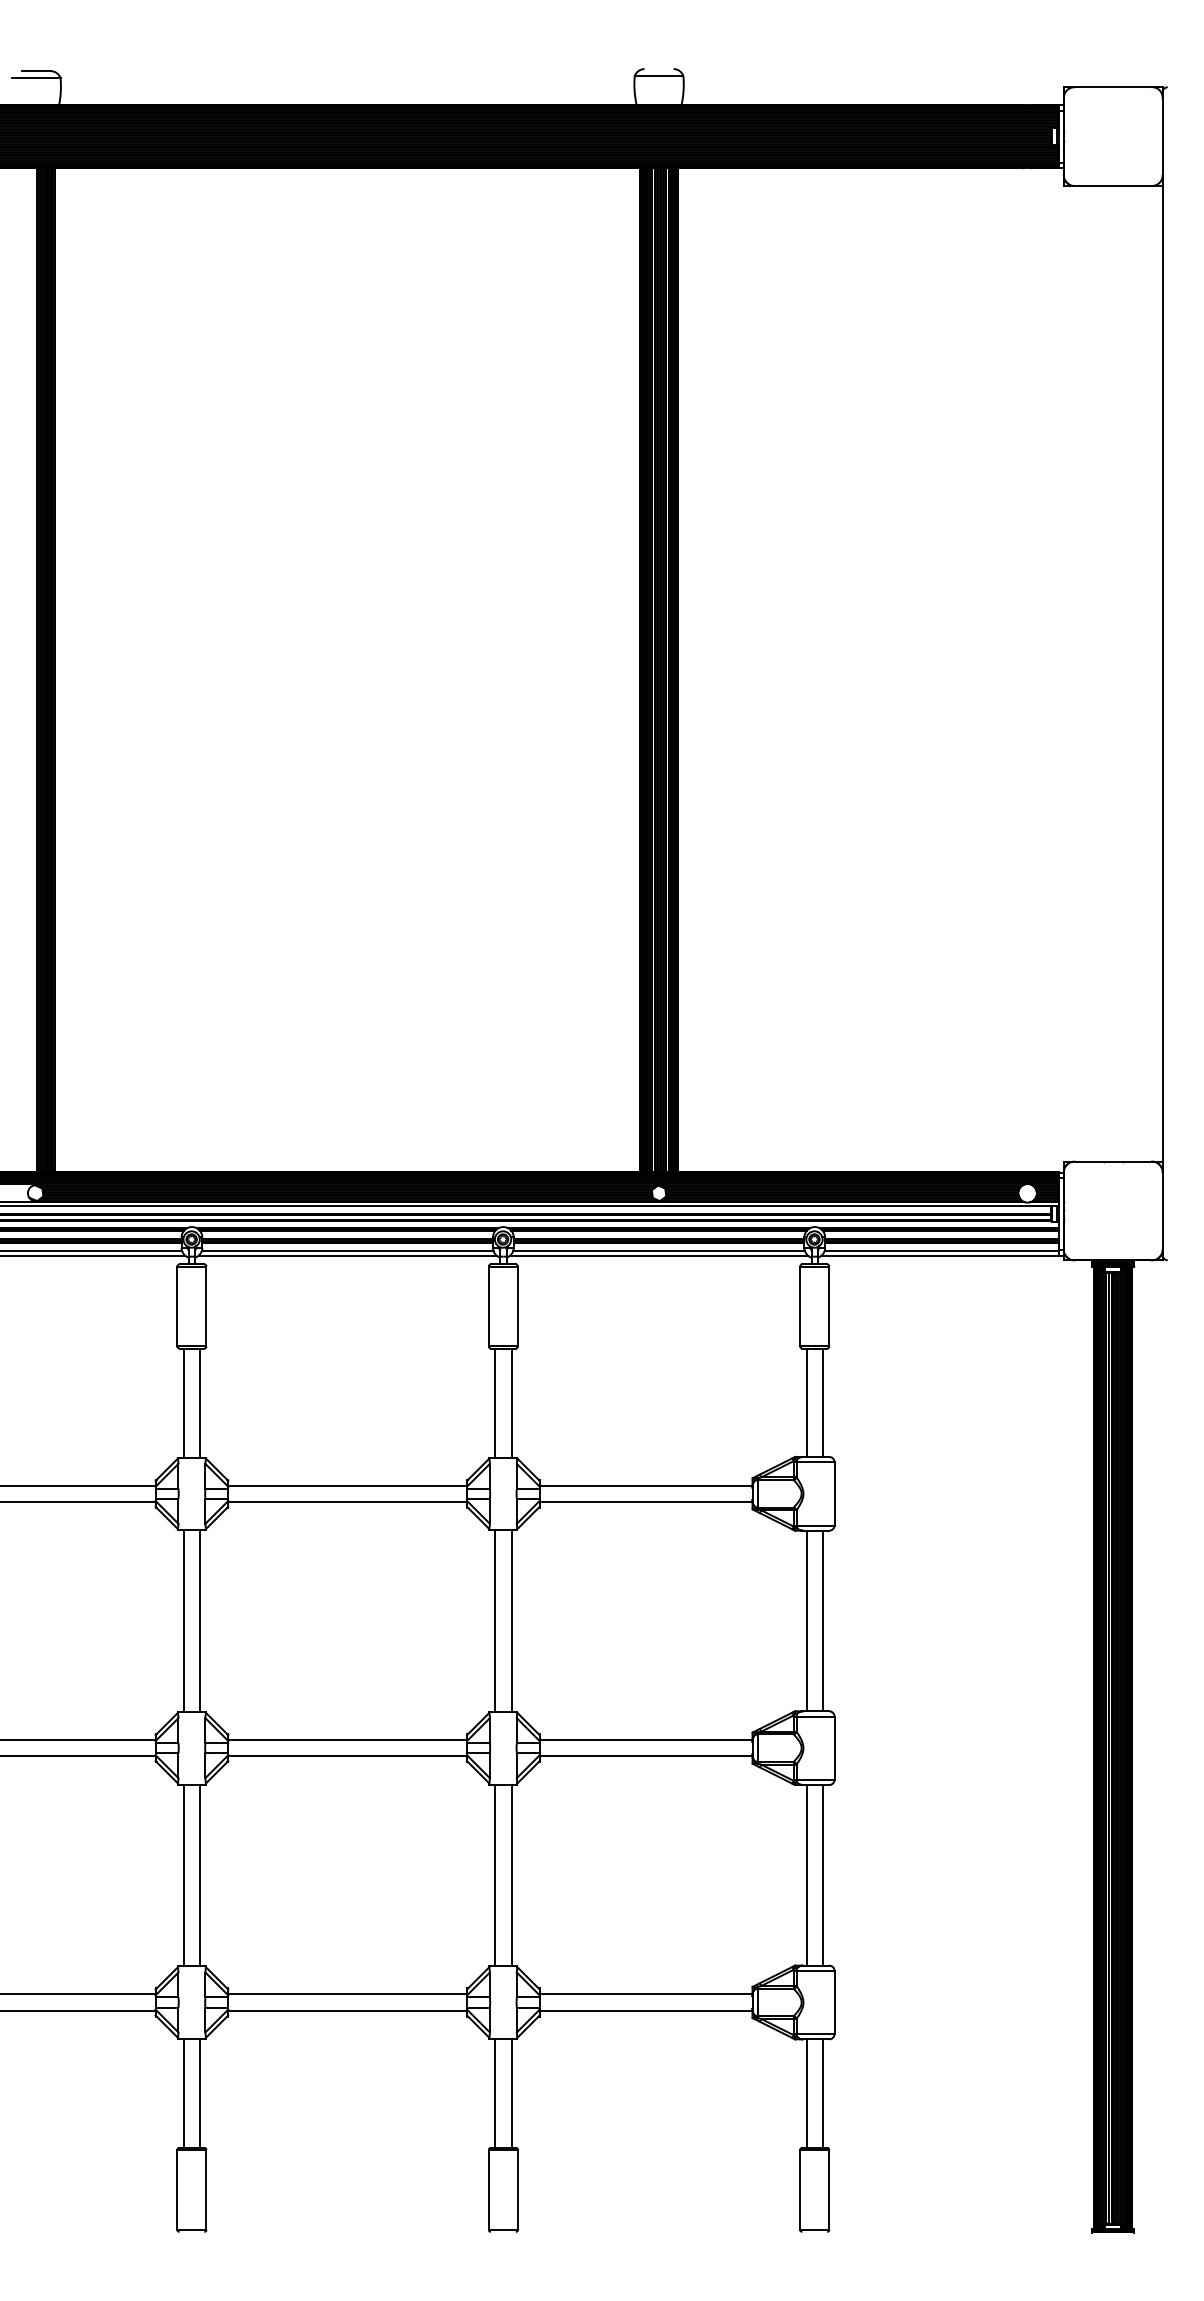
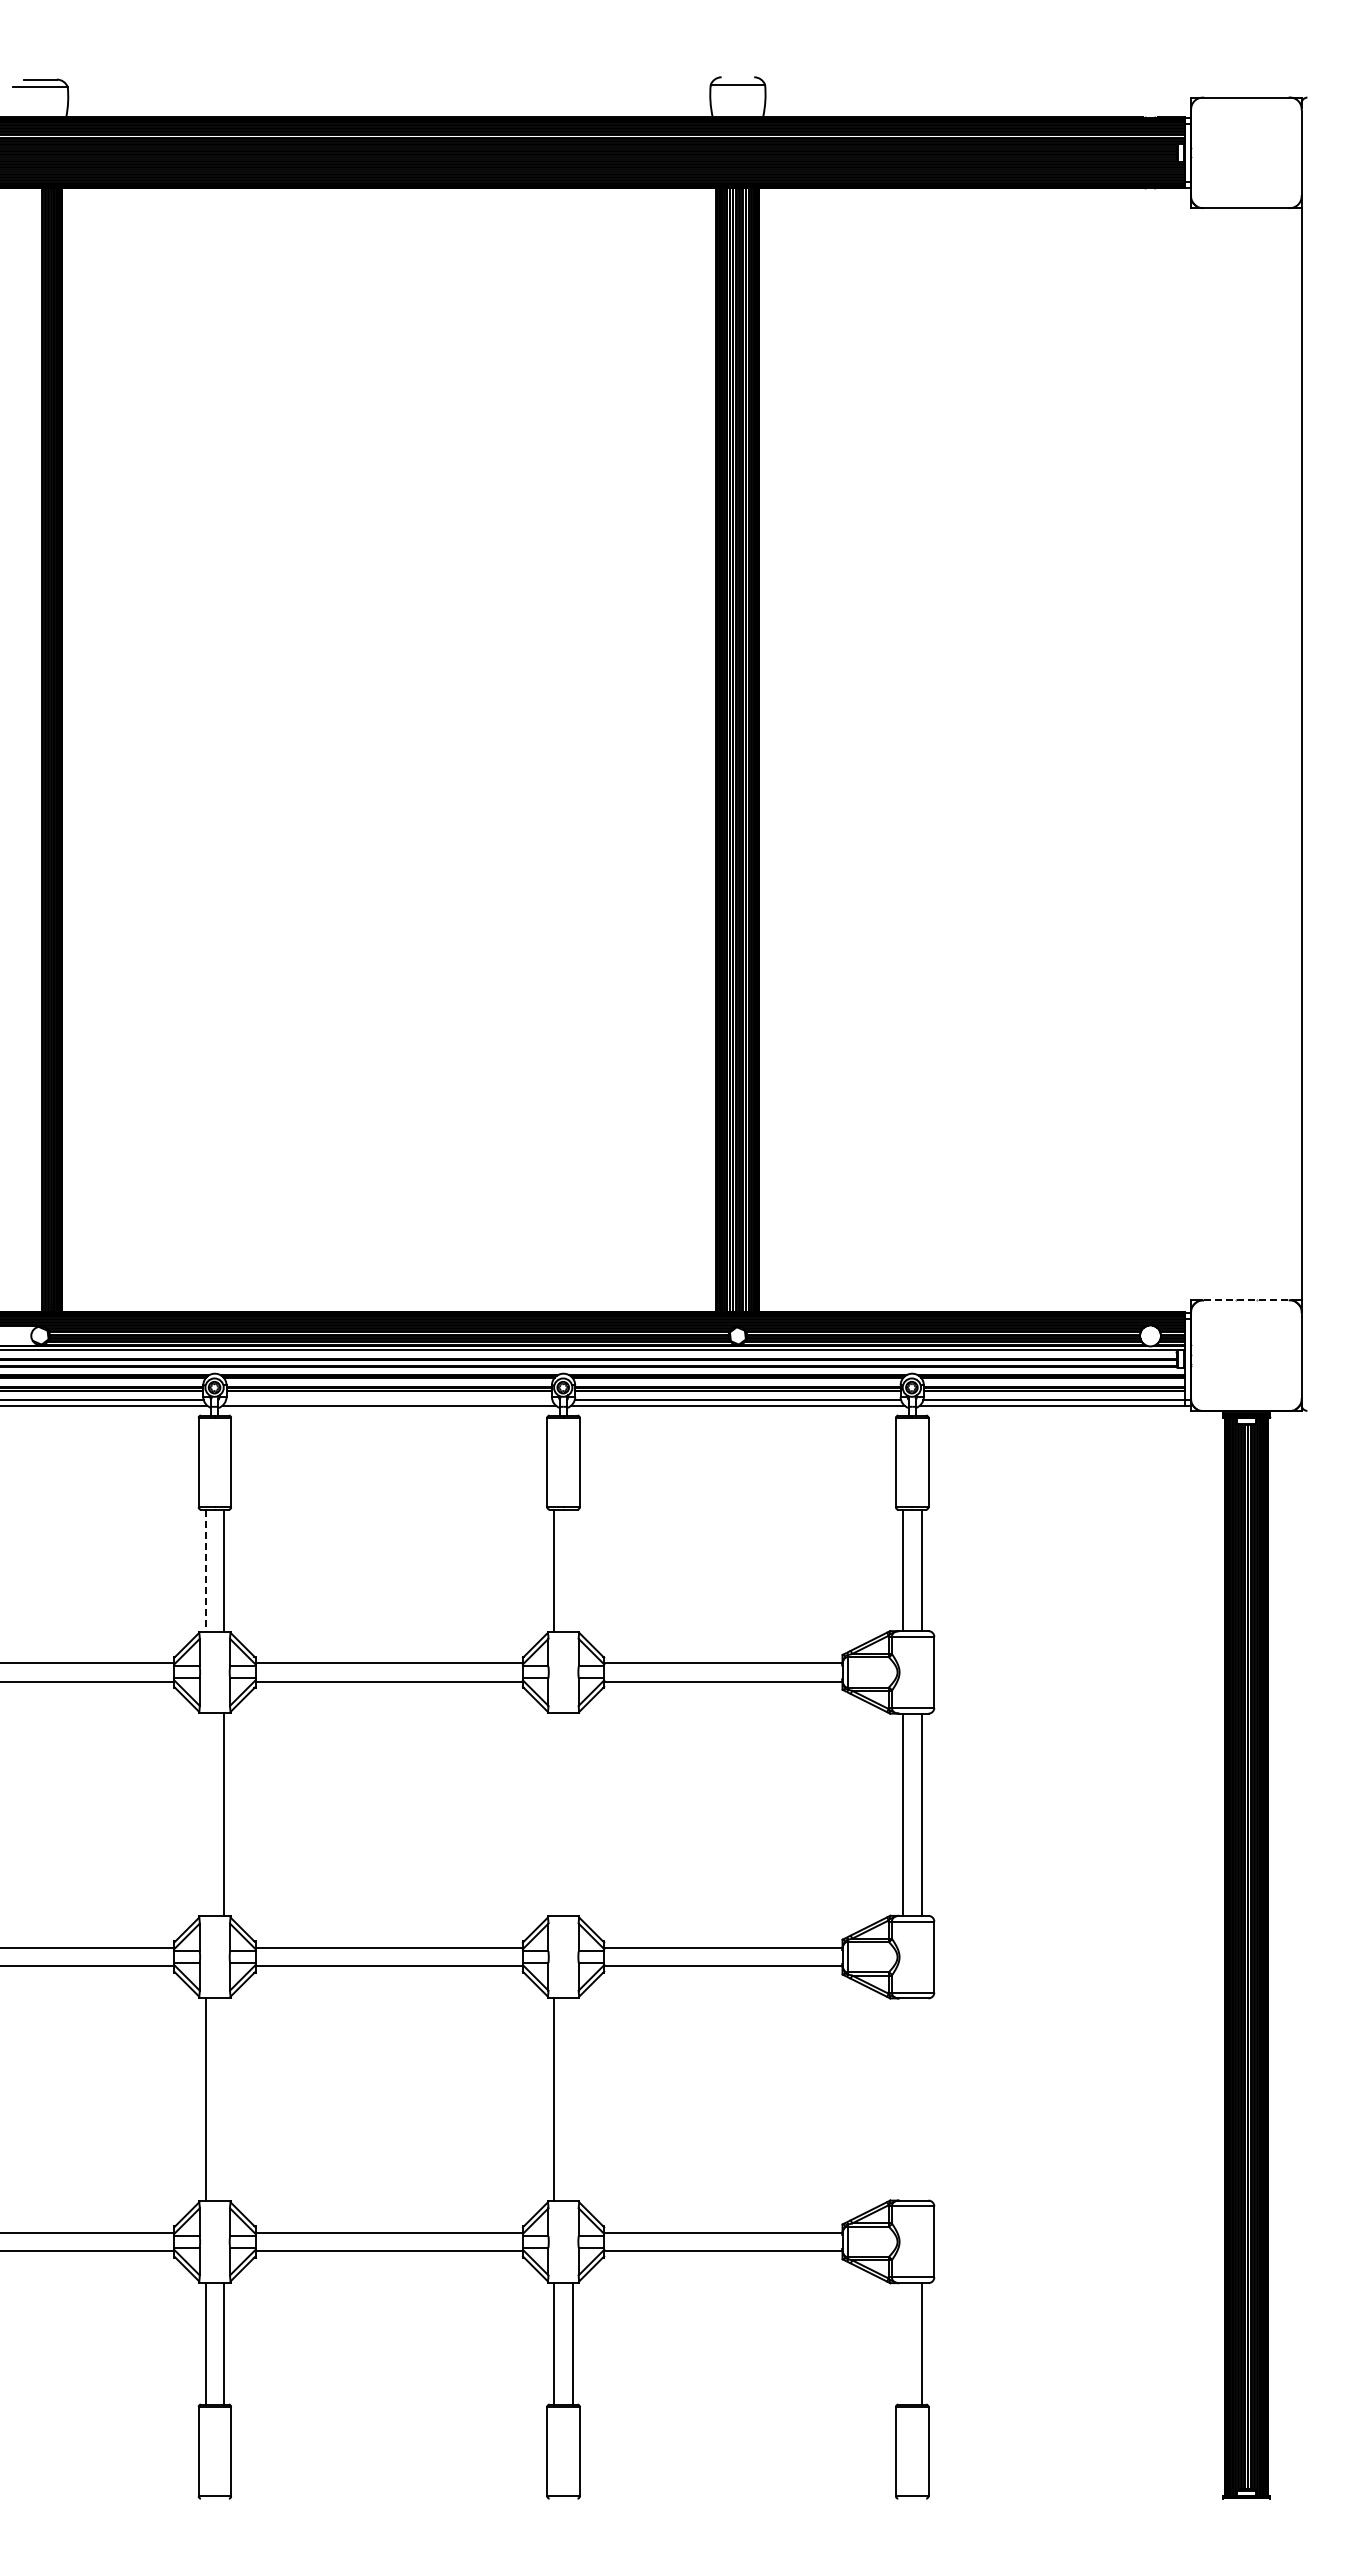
line: (1113, 1161) -> (1246, 1300), solid -> dashed
line: (346, 1250) -> (388, 1400), removed
line: (511, 1402) -> (572, 1570), removed
line: (183, 1403) -> (205, 1571), solid -> dashed
line: (183, 1620) -> (205, 1814), removed
line: (495, 1620) -> (554, 1814), removed
line: (511, 1620) -> (572, 1814), removed
line: (200, 1875) -> (224, 2099), removed
line: (511, 1875) -> (572, 2099), removed
line: (806, 1875) -> (902, 2099), removed
line: (823, 1875) -> (921, 2099), removed
line: (806, 2093) -> (902, 2343), removed

